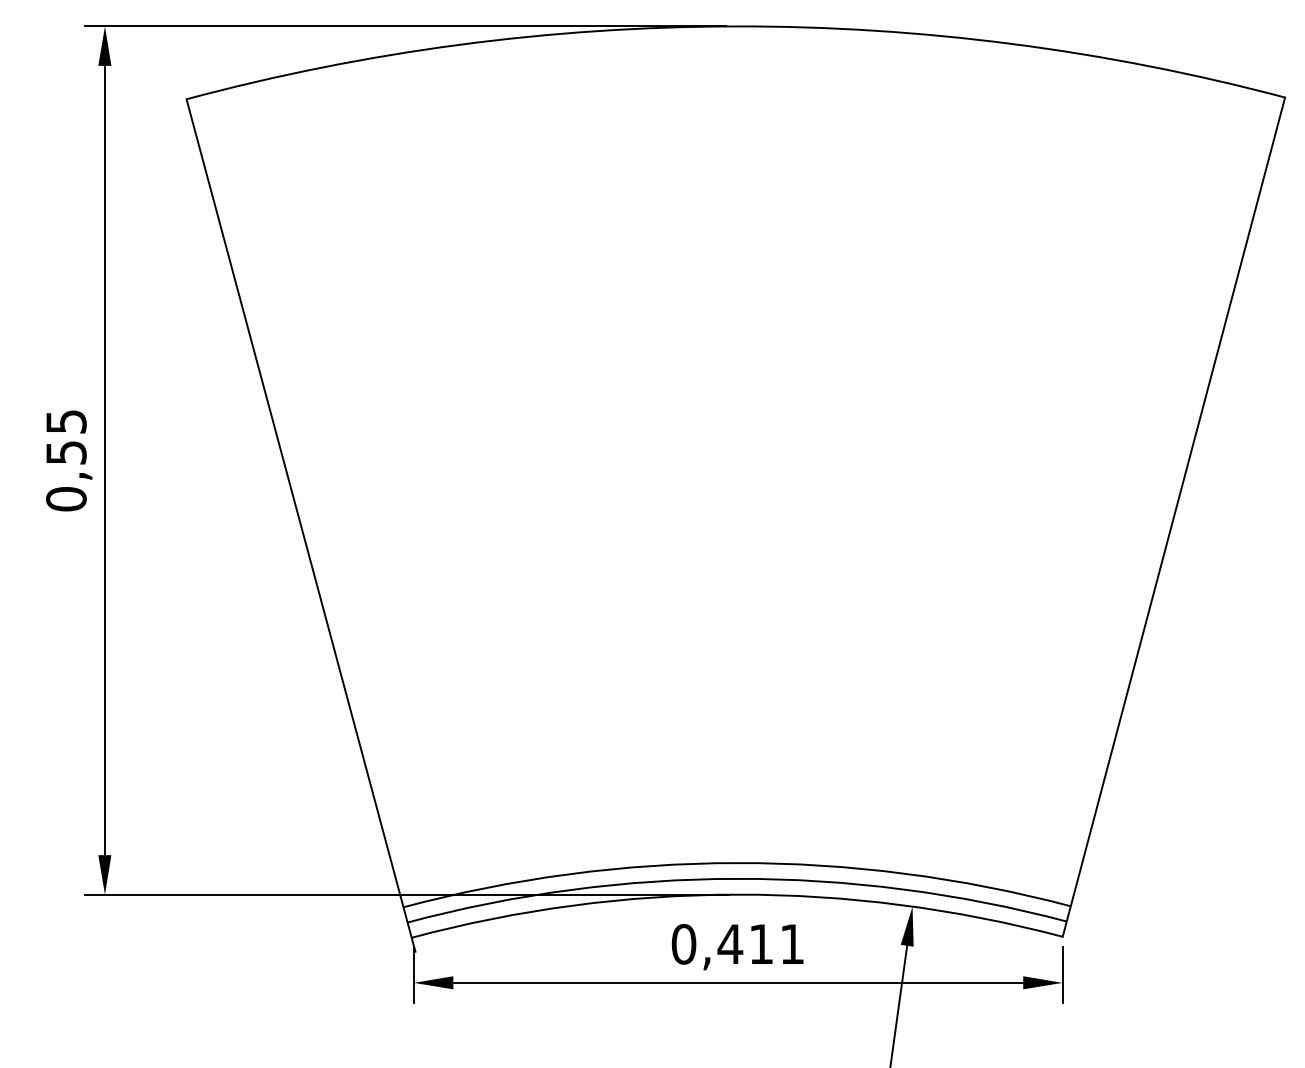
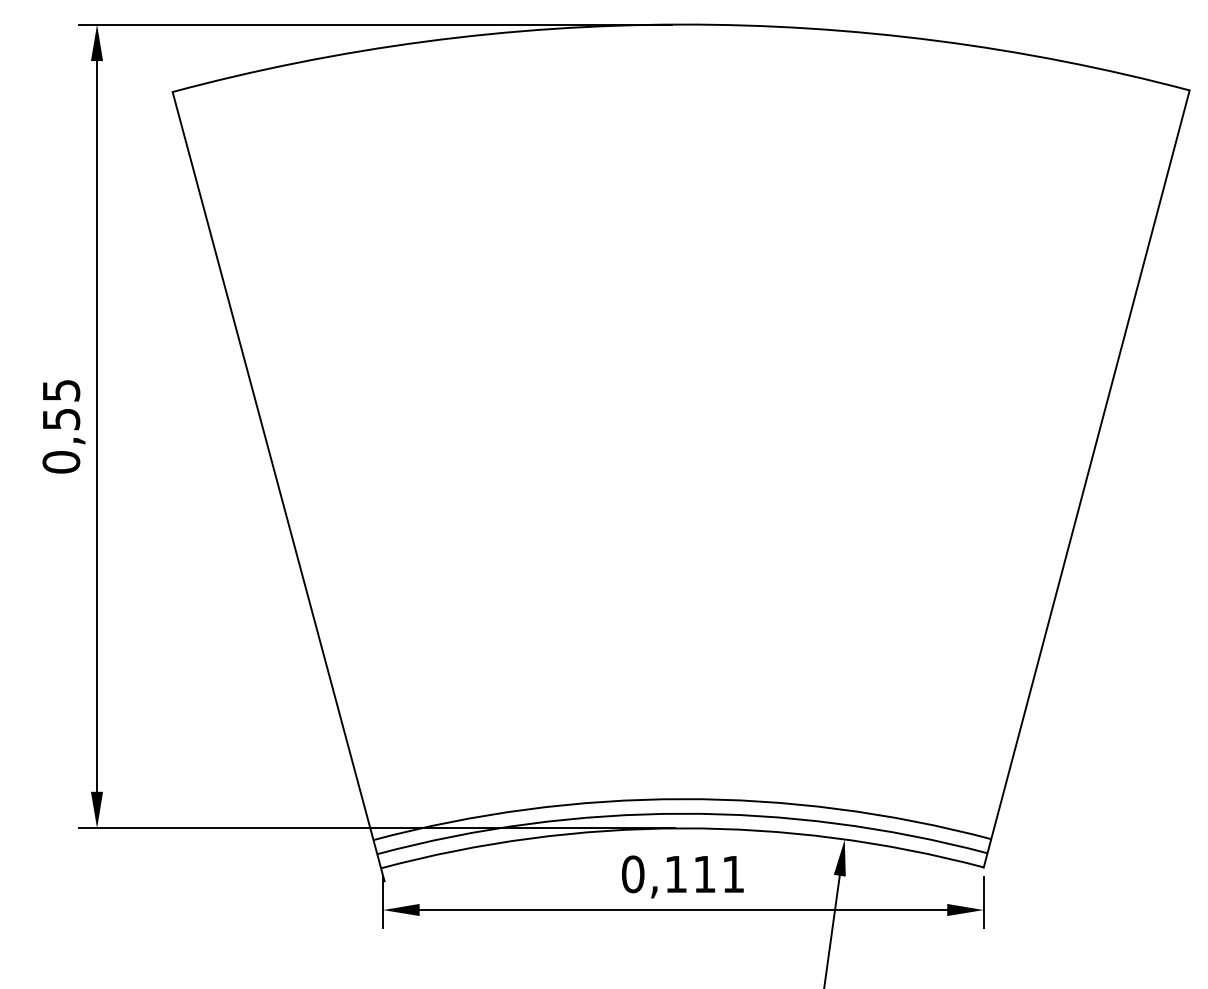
text: (730, 943) -> (676, 873), 0,411 -> 0,111

